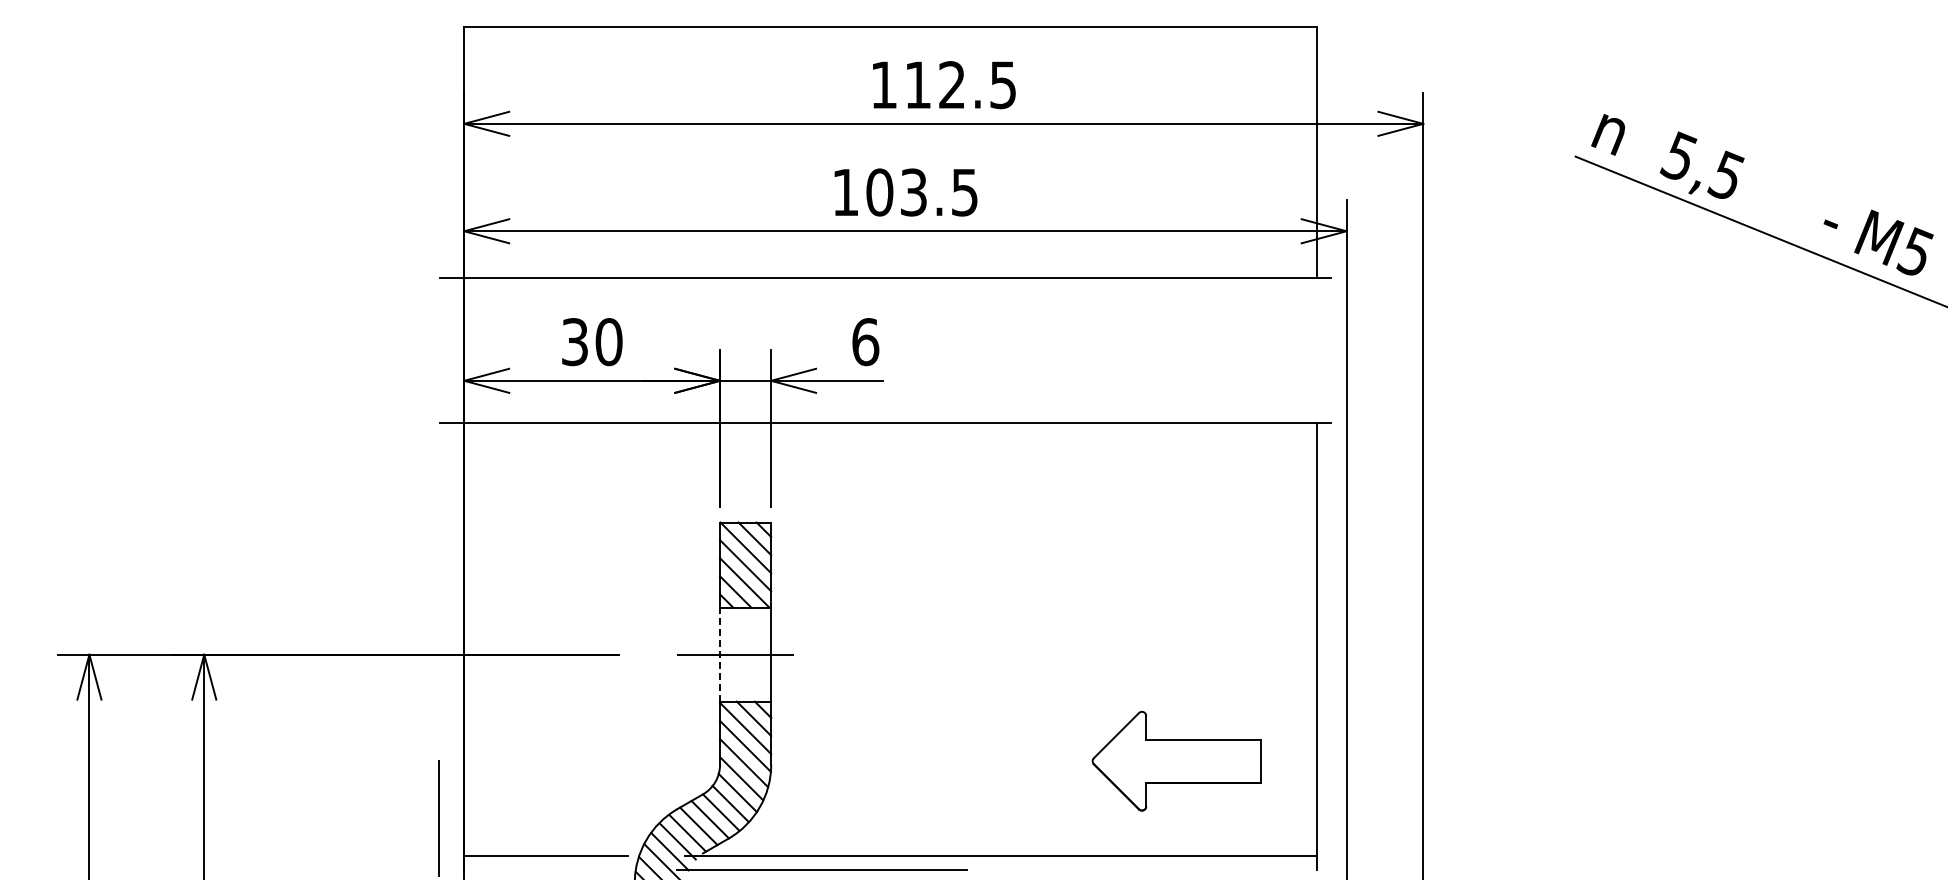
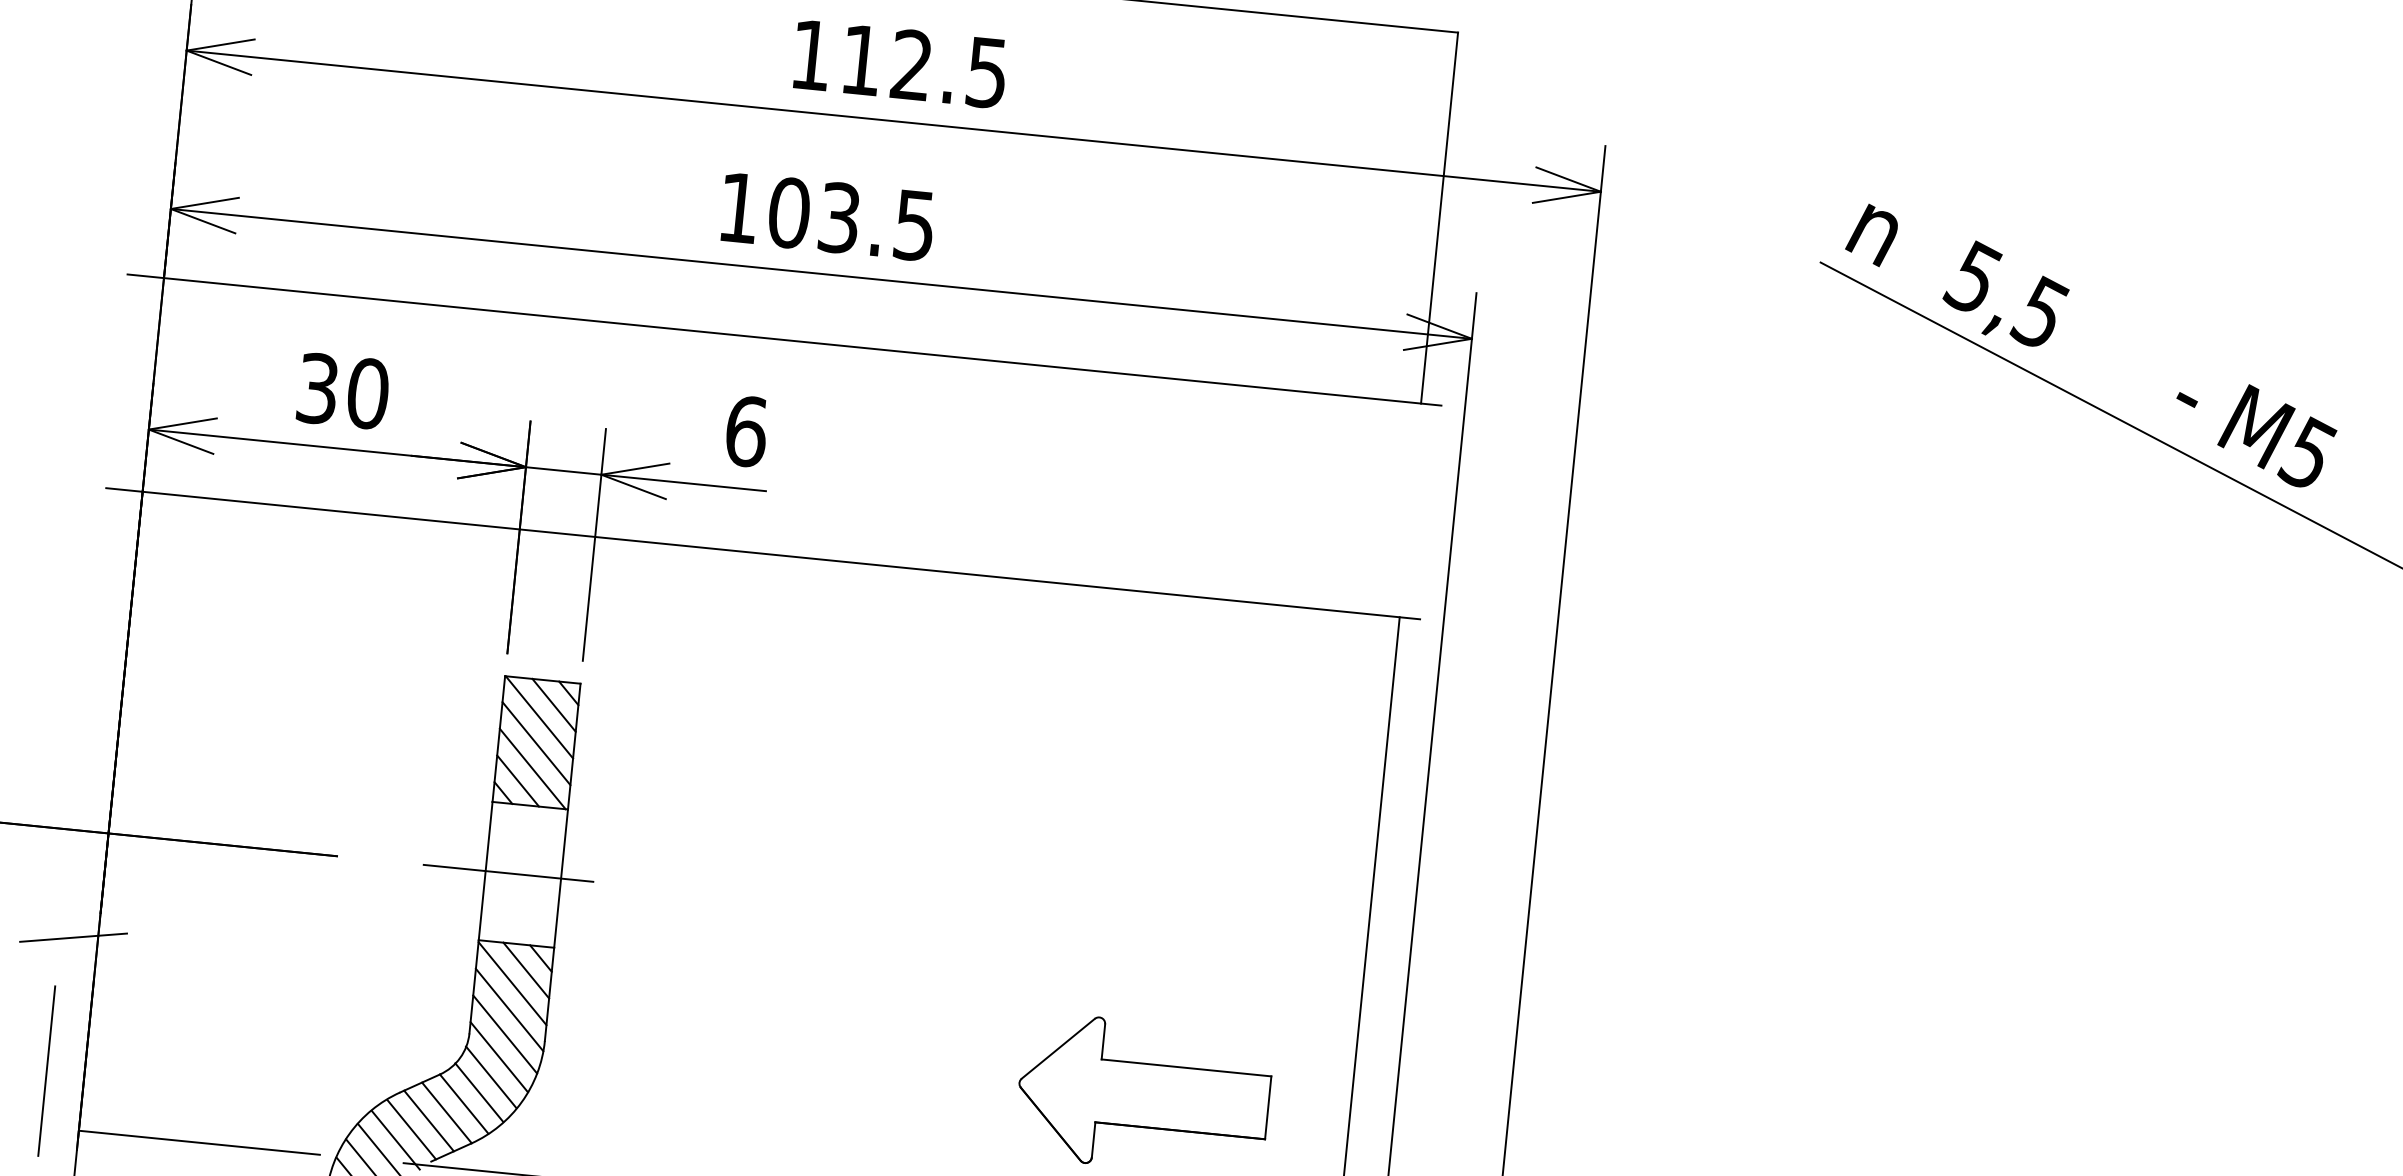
line: (720, 654) -> (486, 870), dashed -> solid
line: (447, 726) -> (73, 936), added

